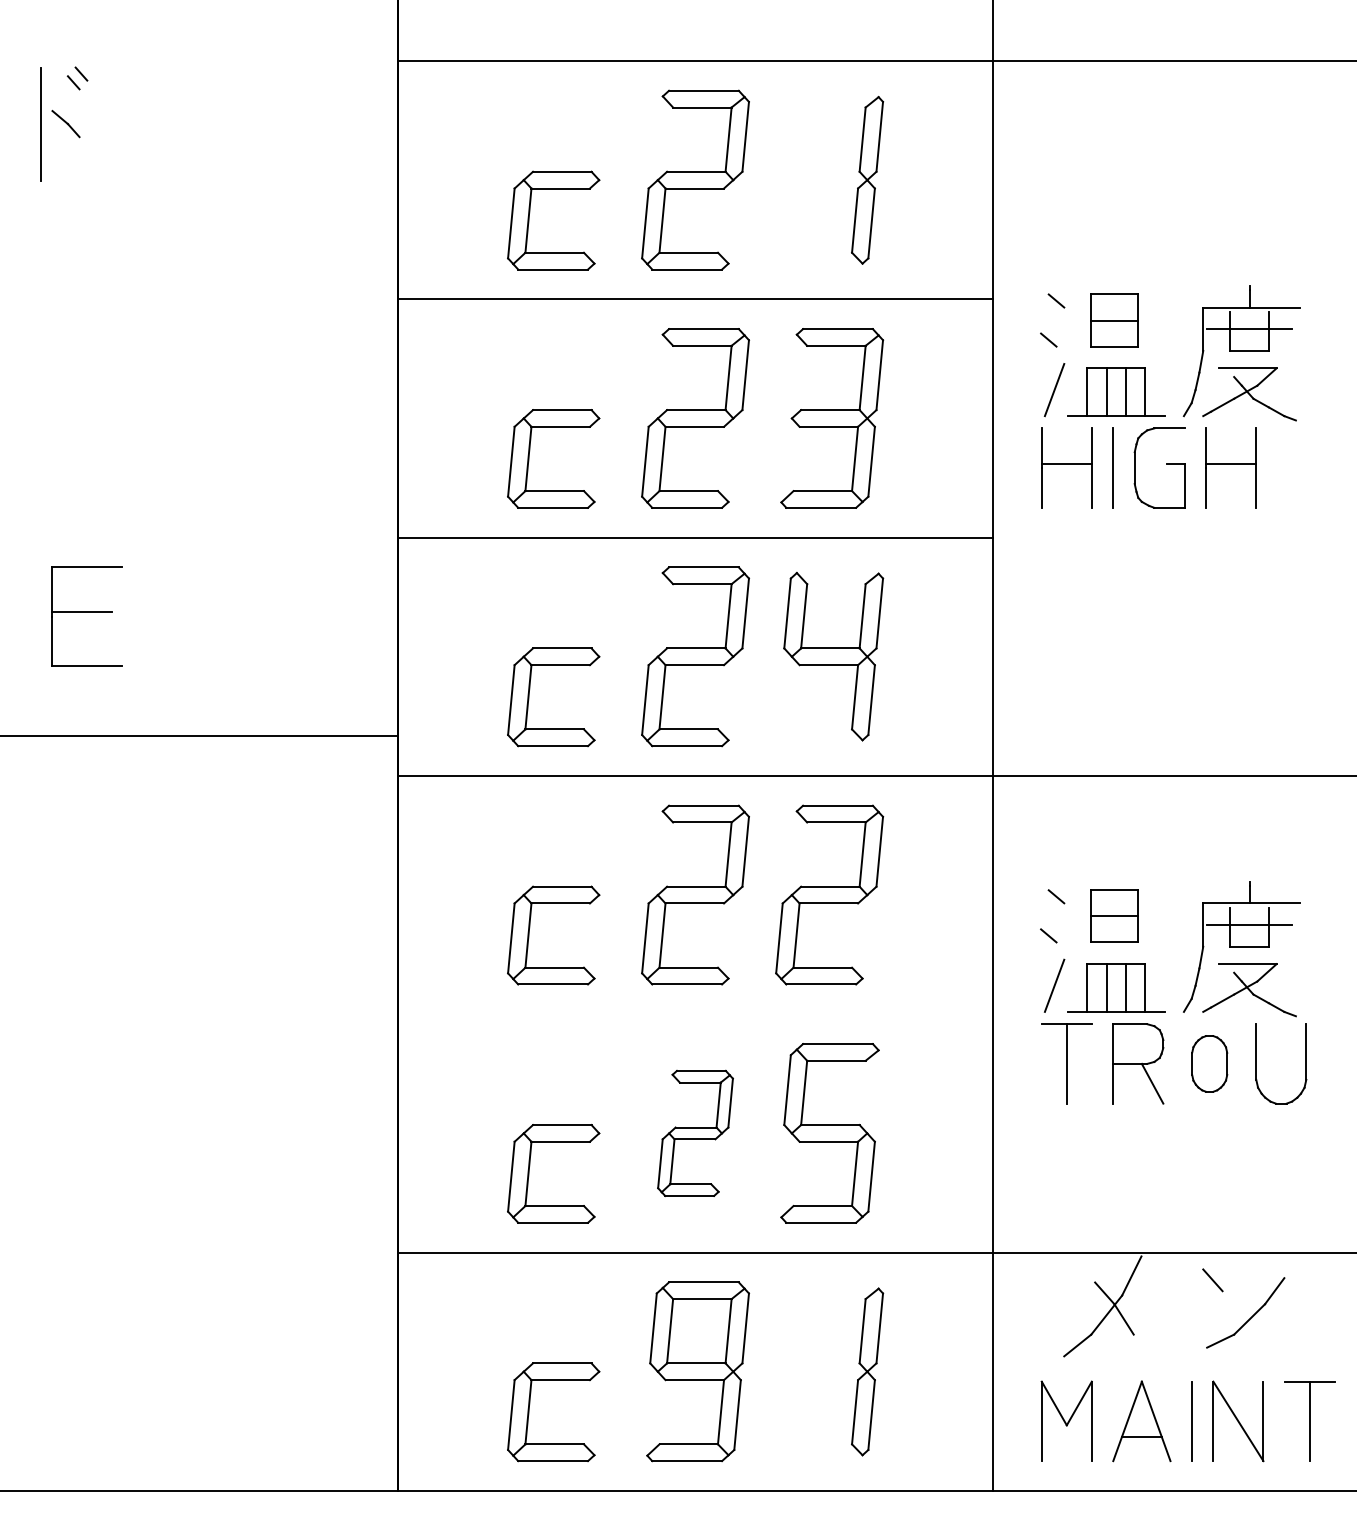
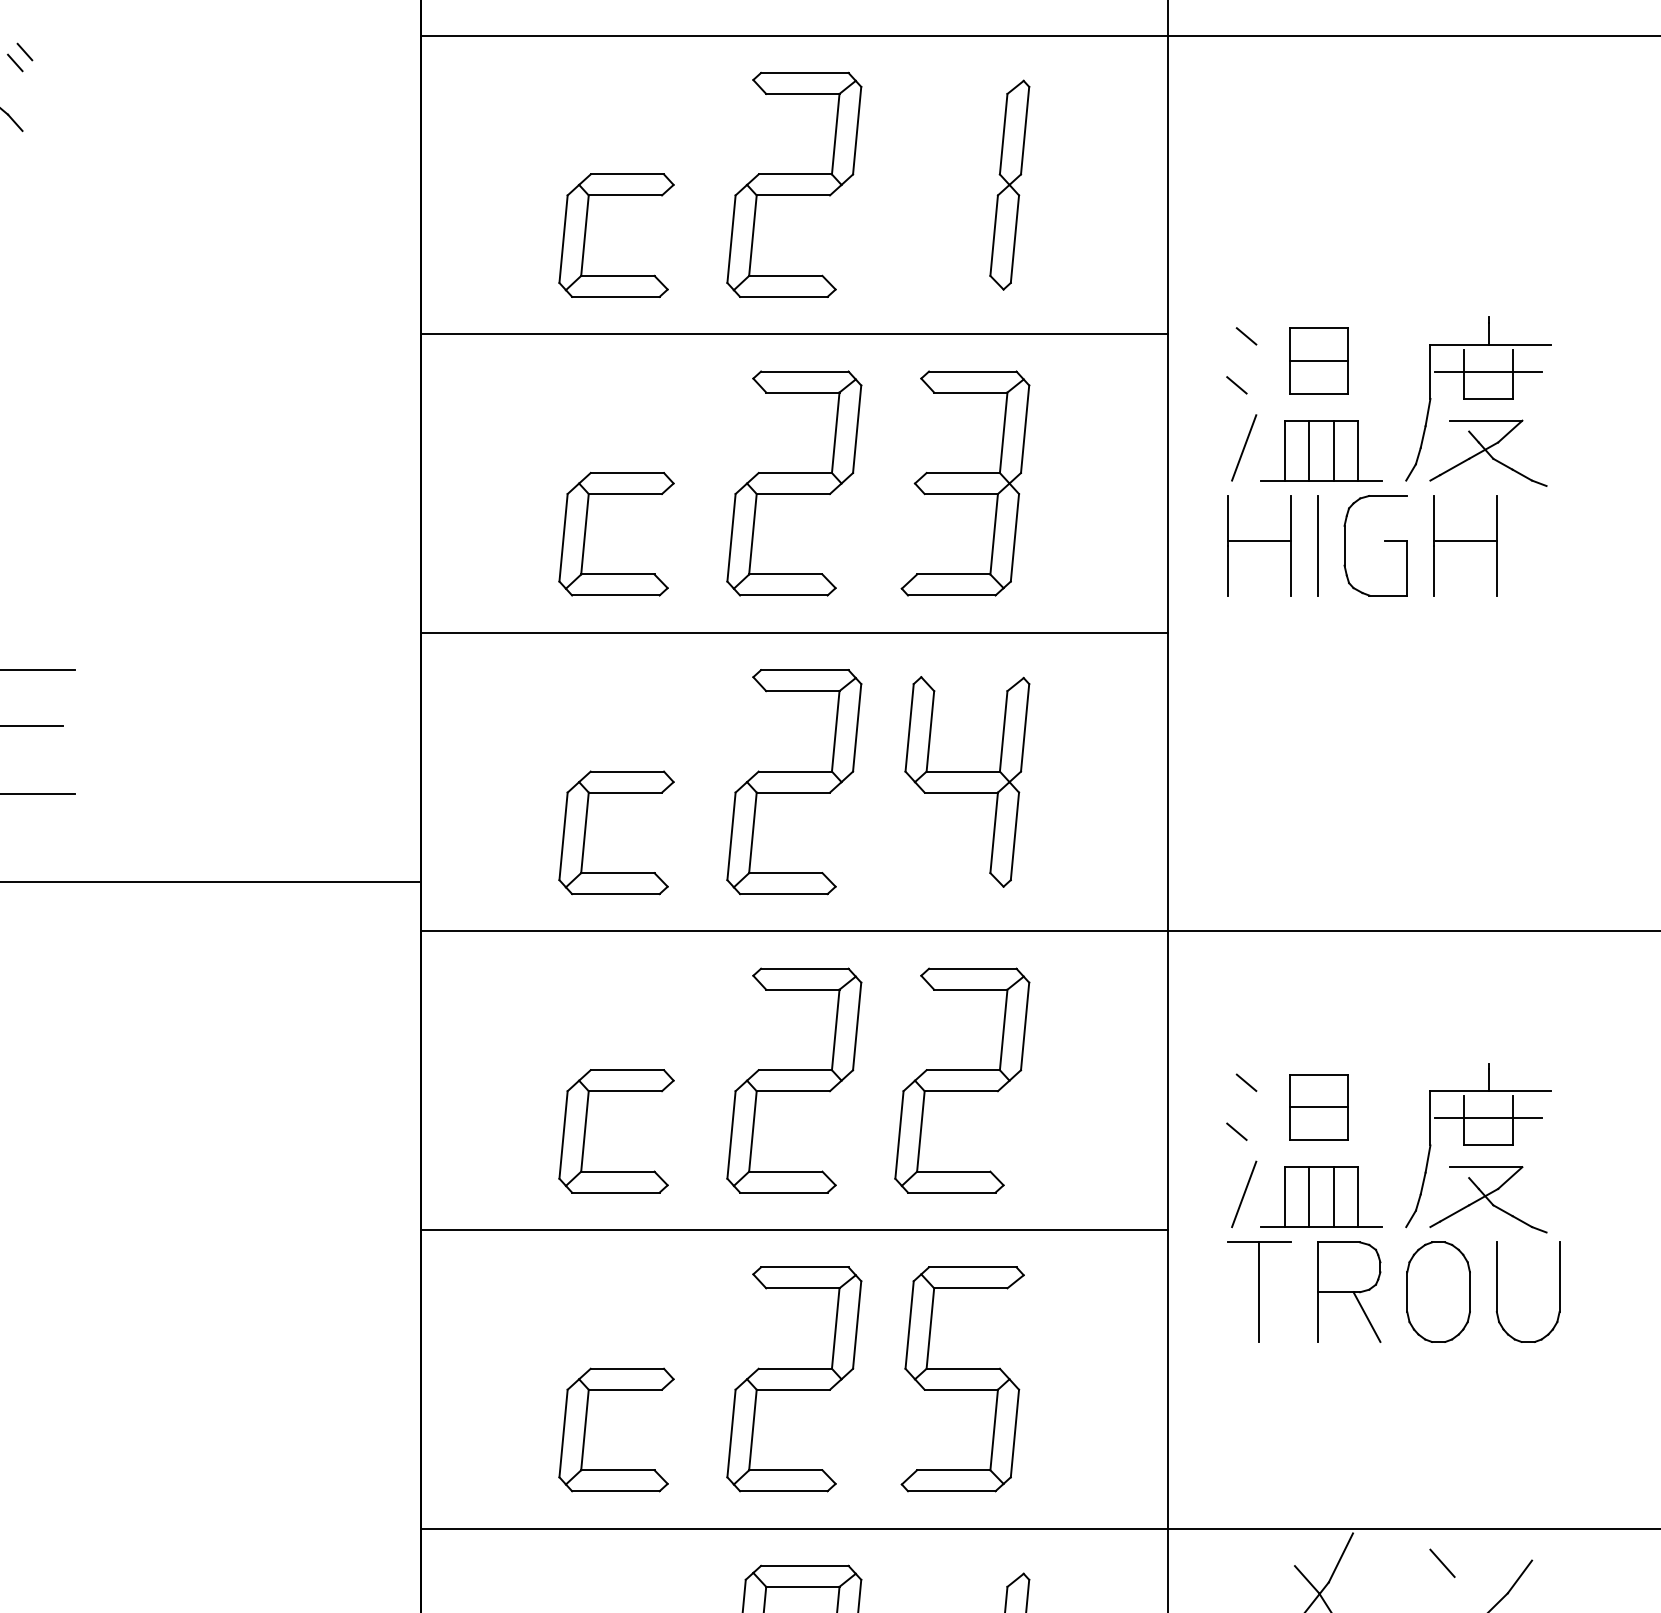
line: (695, 1014) -> (794, 1230), added
part: (1209, 1063) -> (1438, 1291), size x1.43
part: (695, 1133) -> (794, 1379), size x1.43

